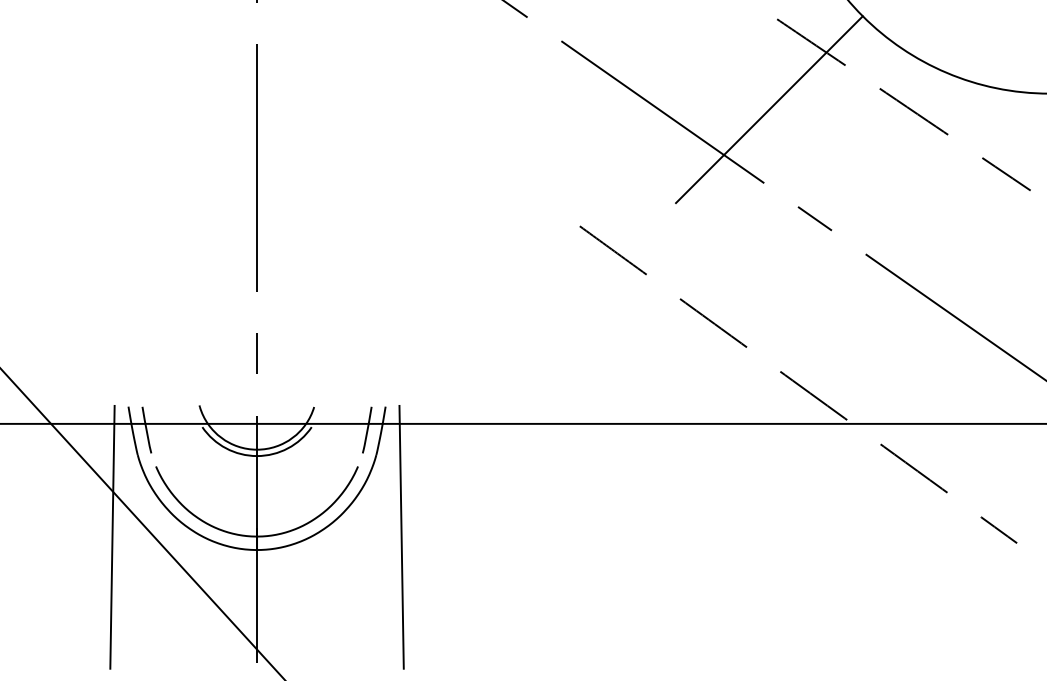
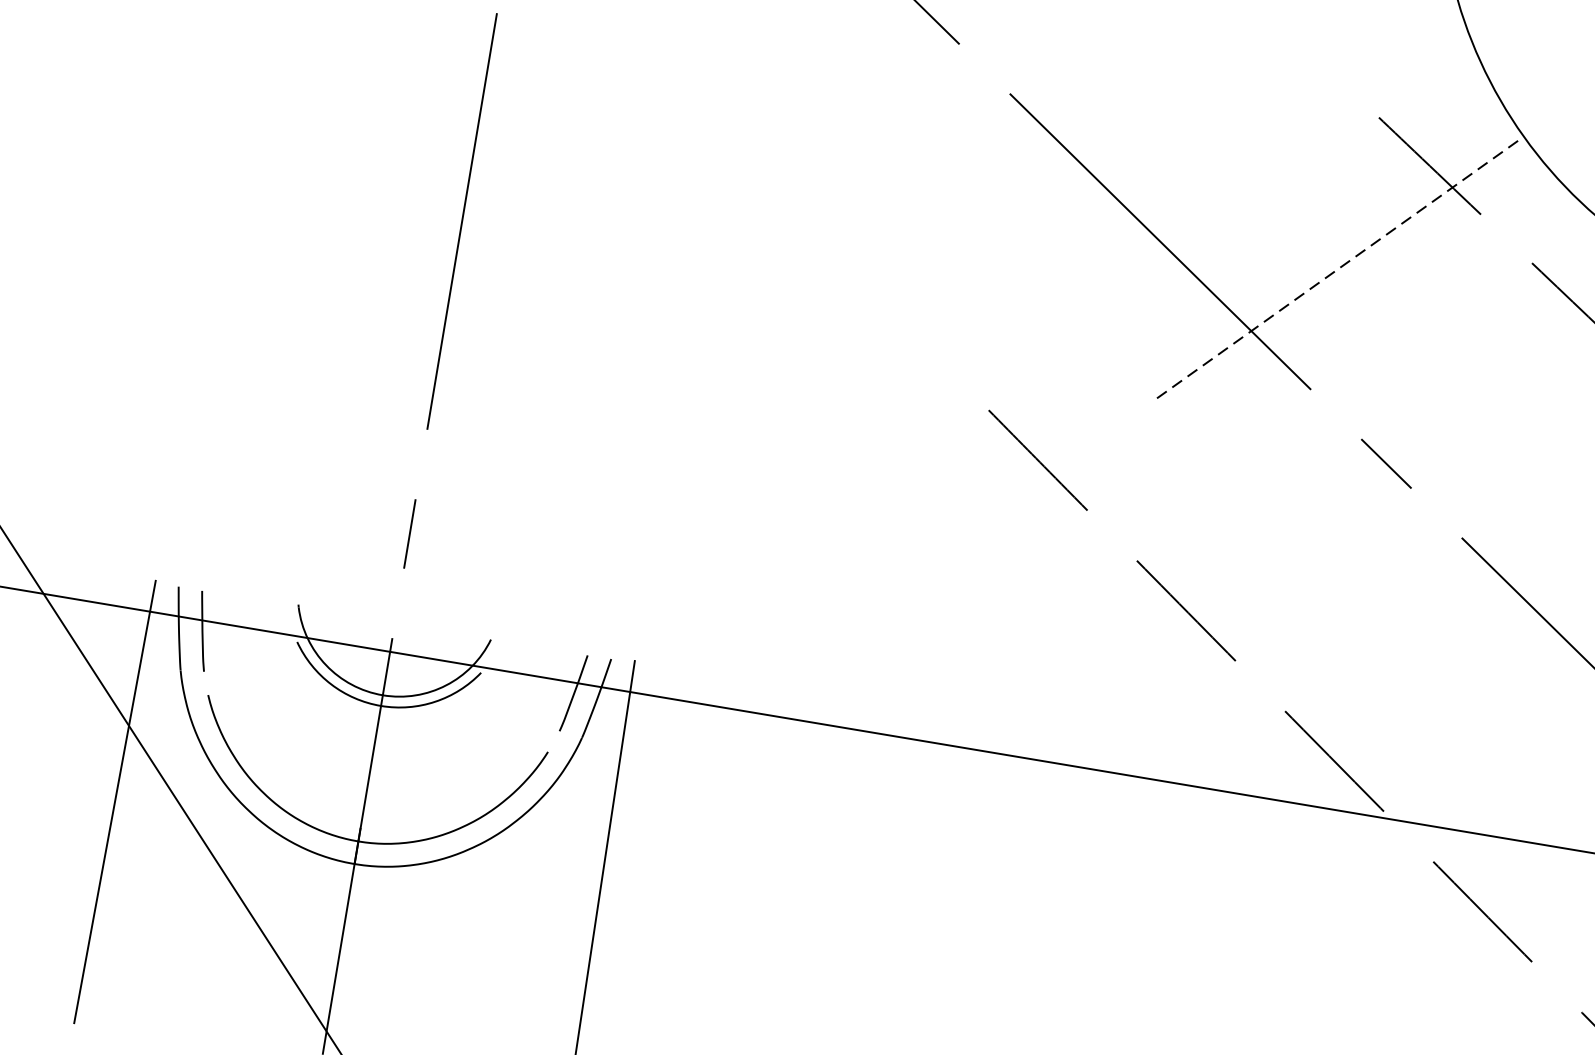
line: (769, 109) -> (1340, 267), solid -> dashed

